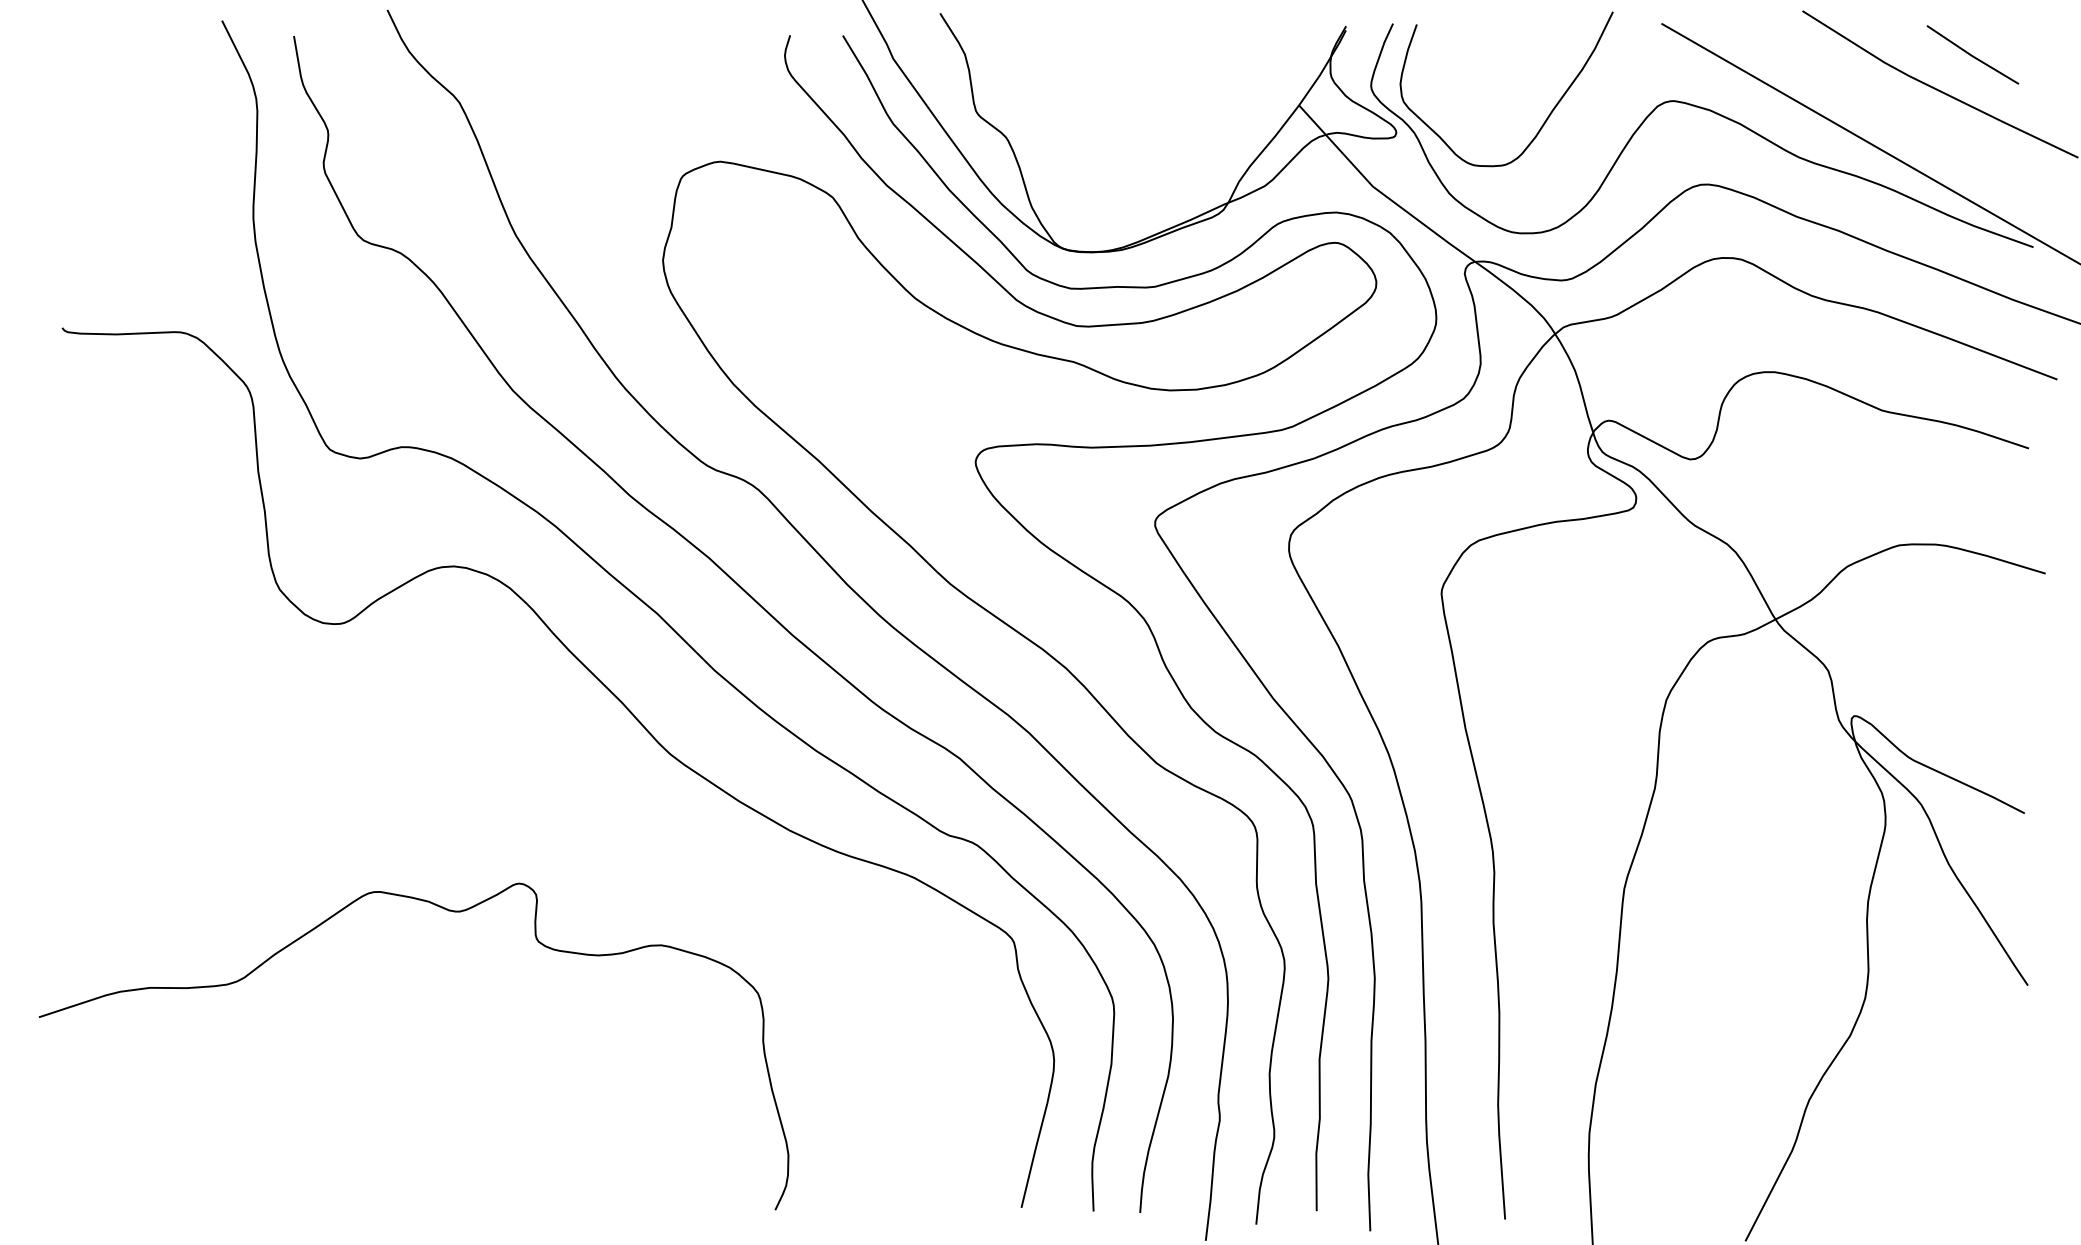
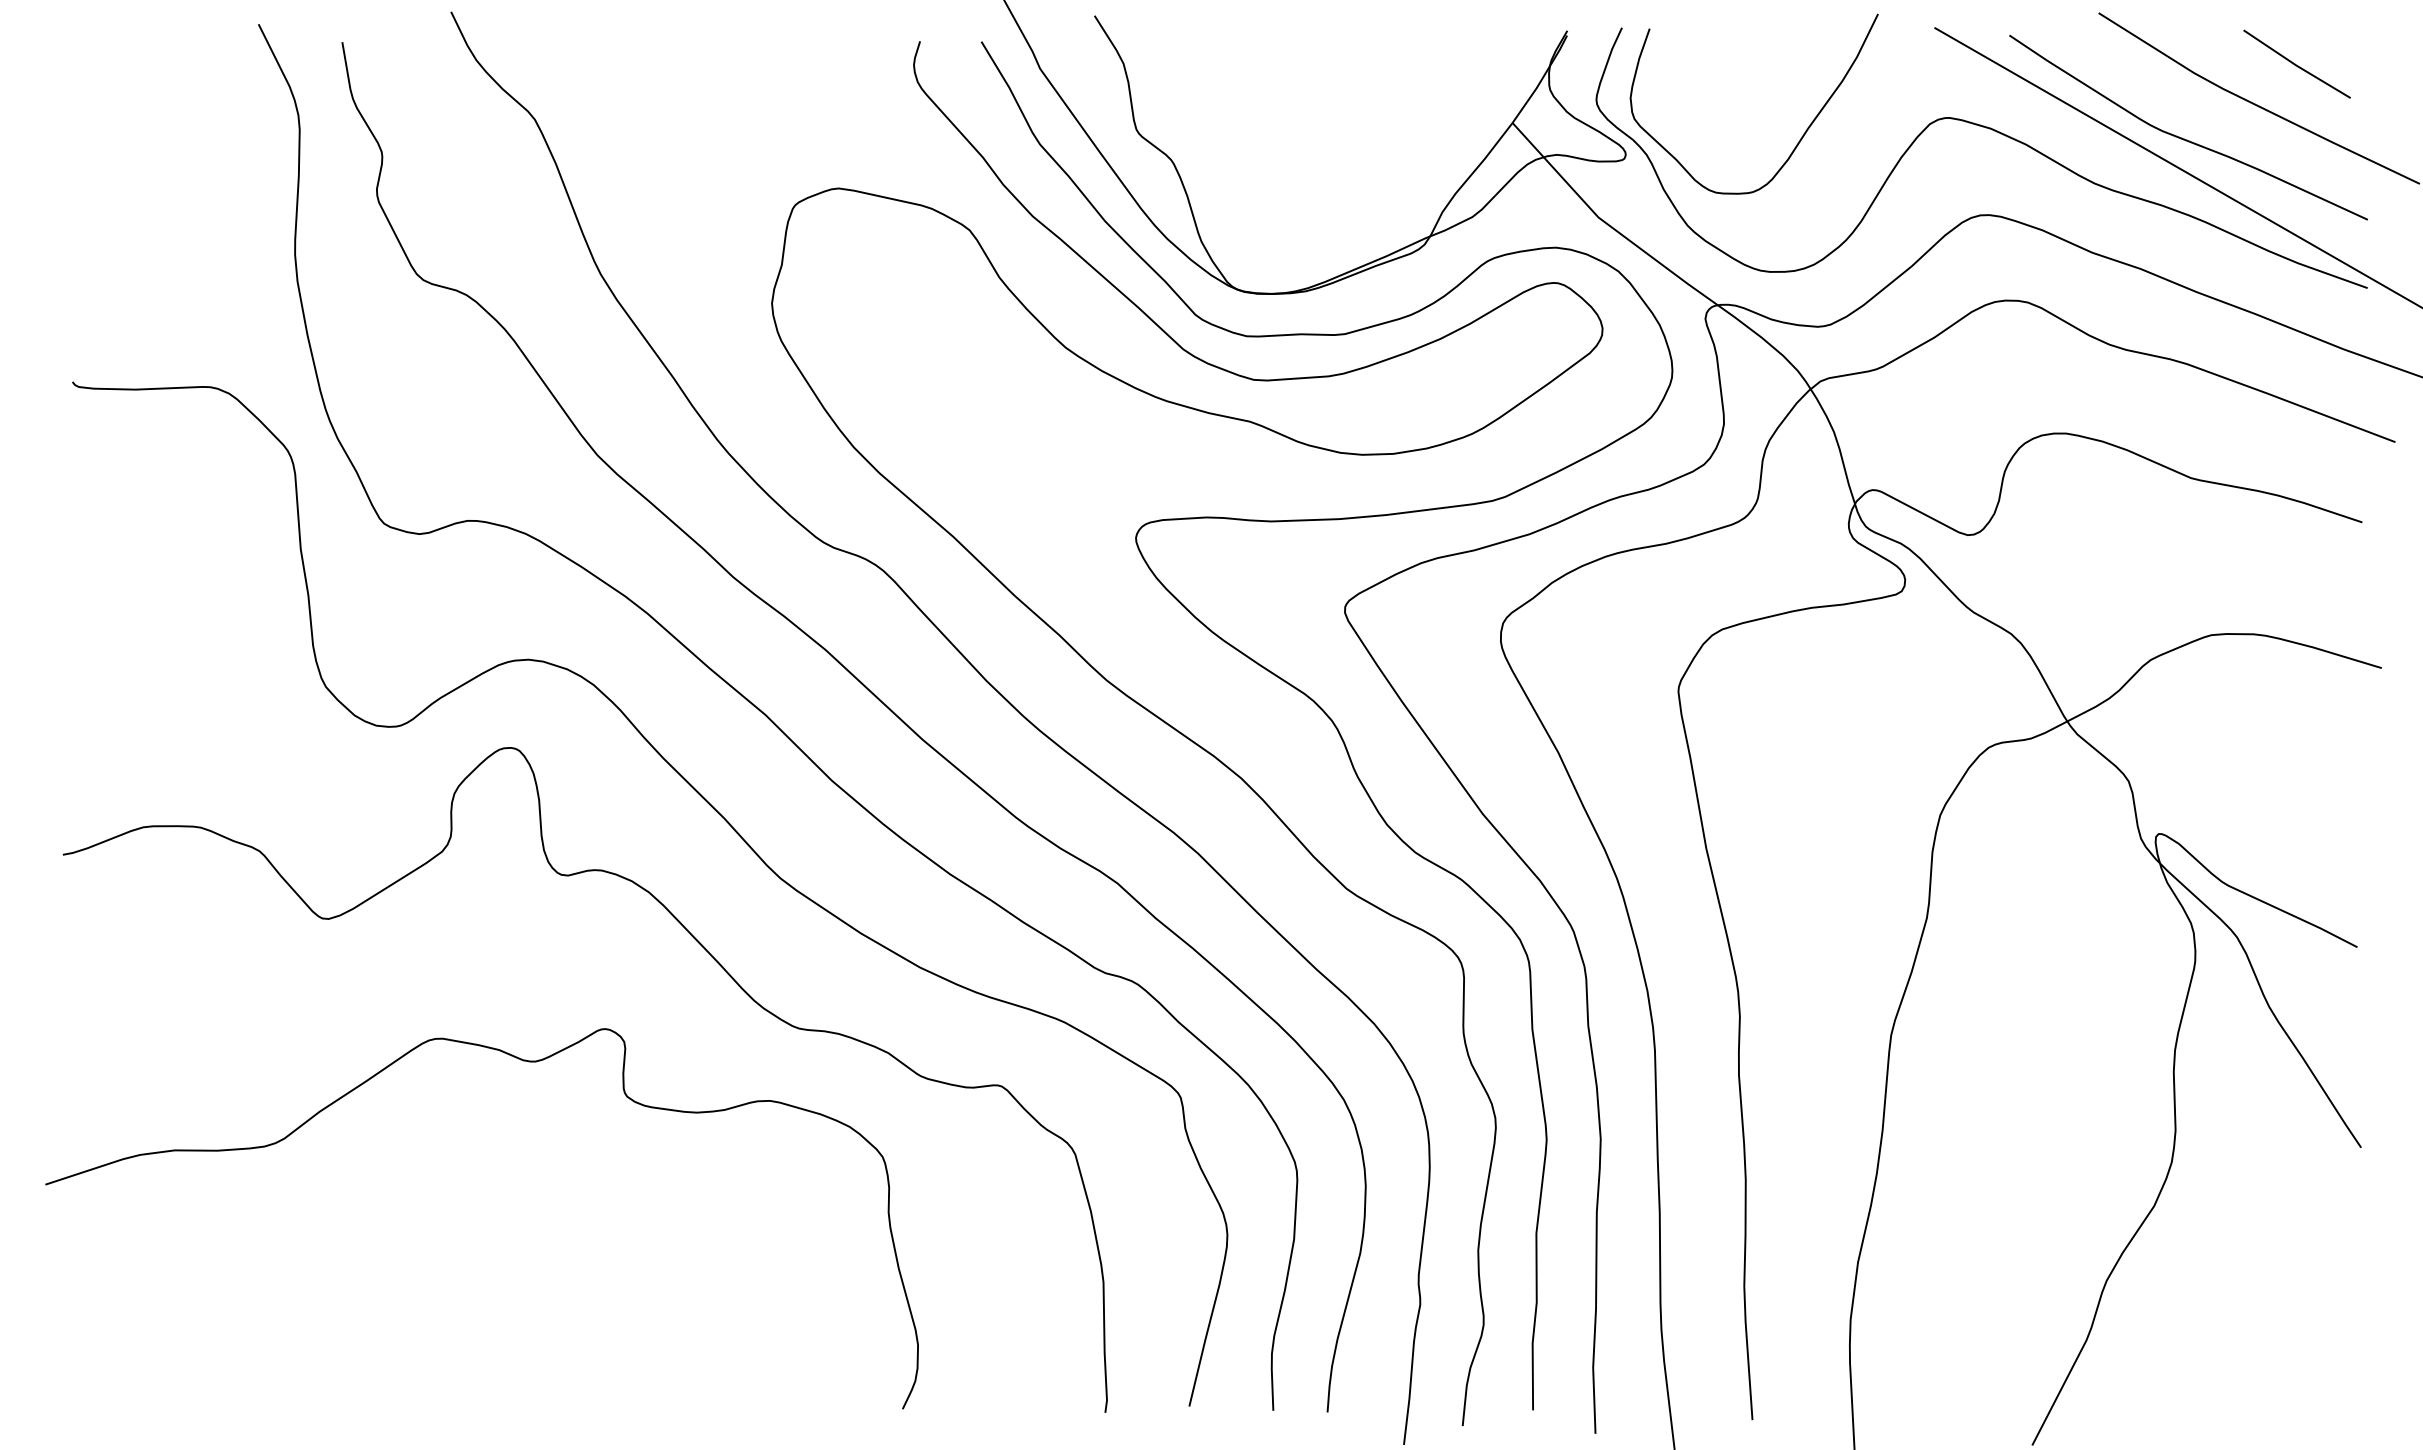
curve: (1874, 117) -> (2182, 137), added
curve: (611, 823) -> (712, 958), added

